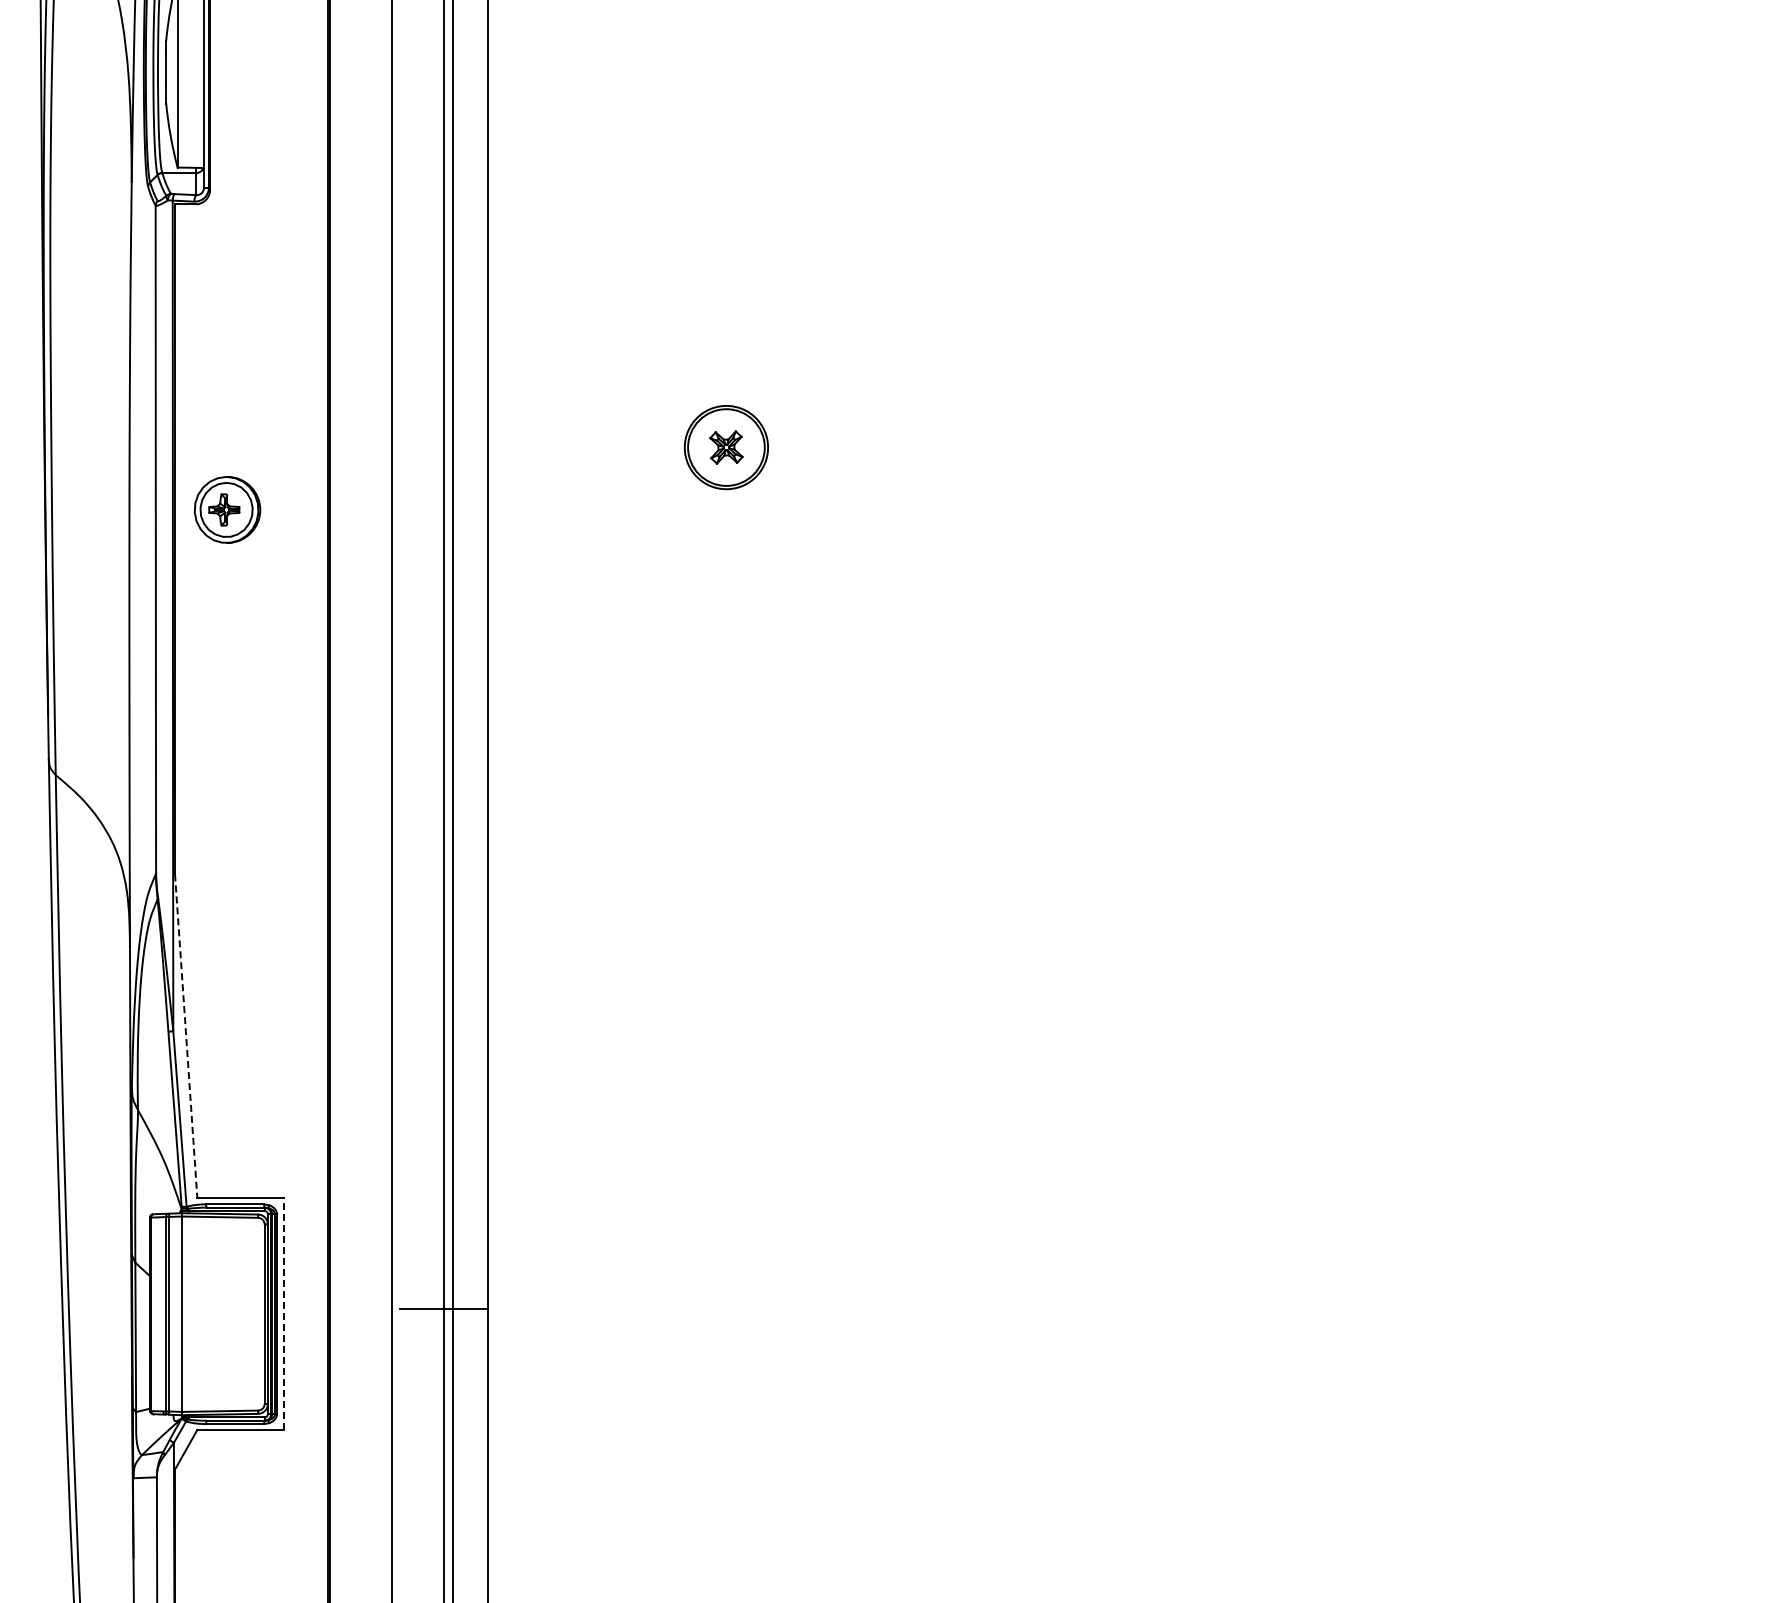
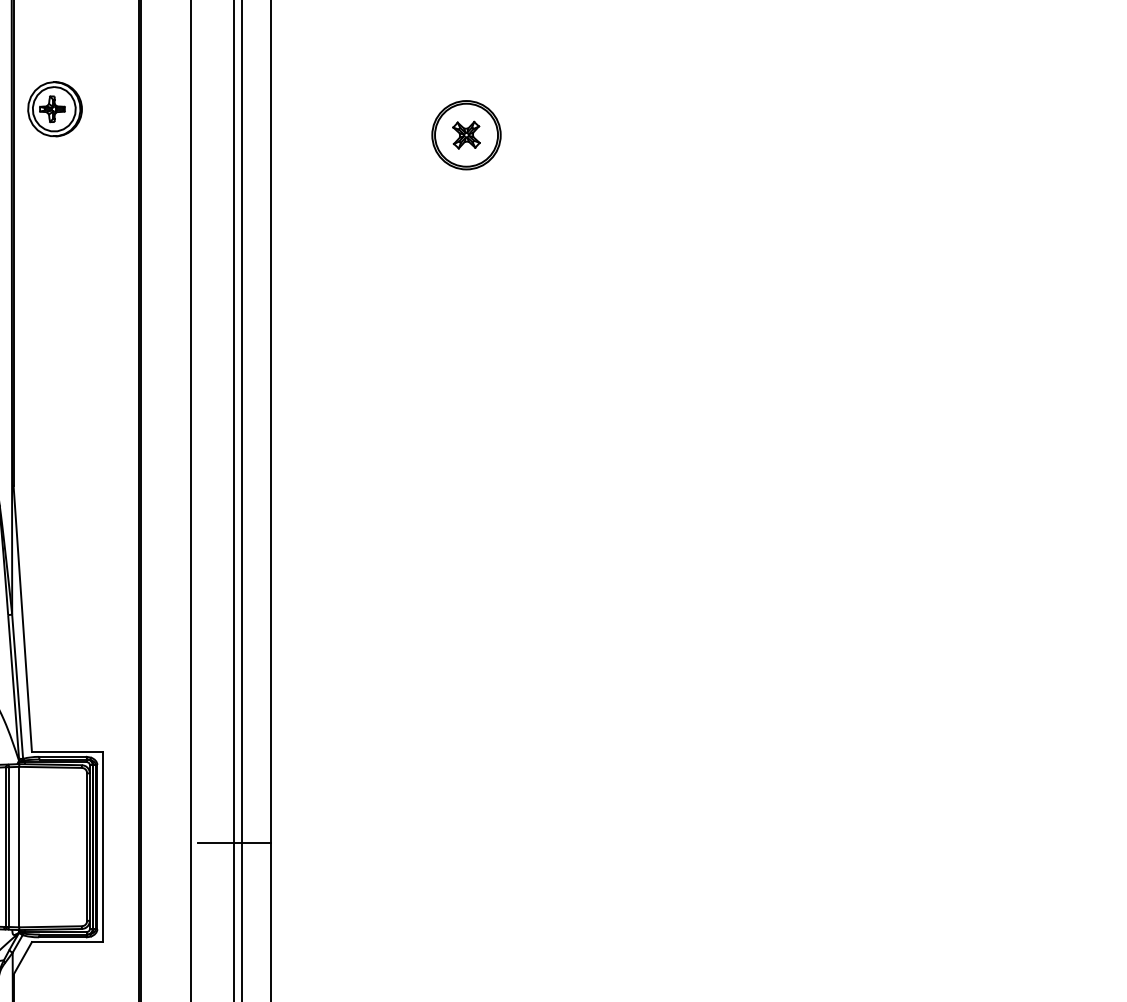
part: (227, 509) -> (55, 108), moved
line: (186, 1036) -> (23, 618), dashed -> solid
line: (283, 1314) -> (102, 847), dashed -> solid

